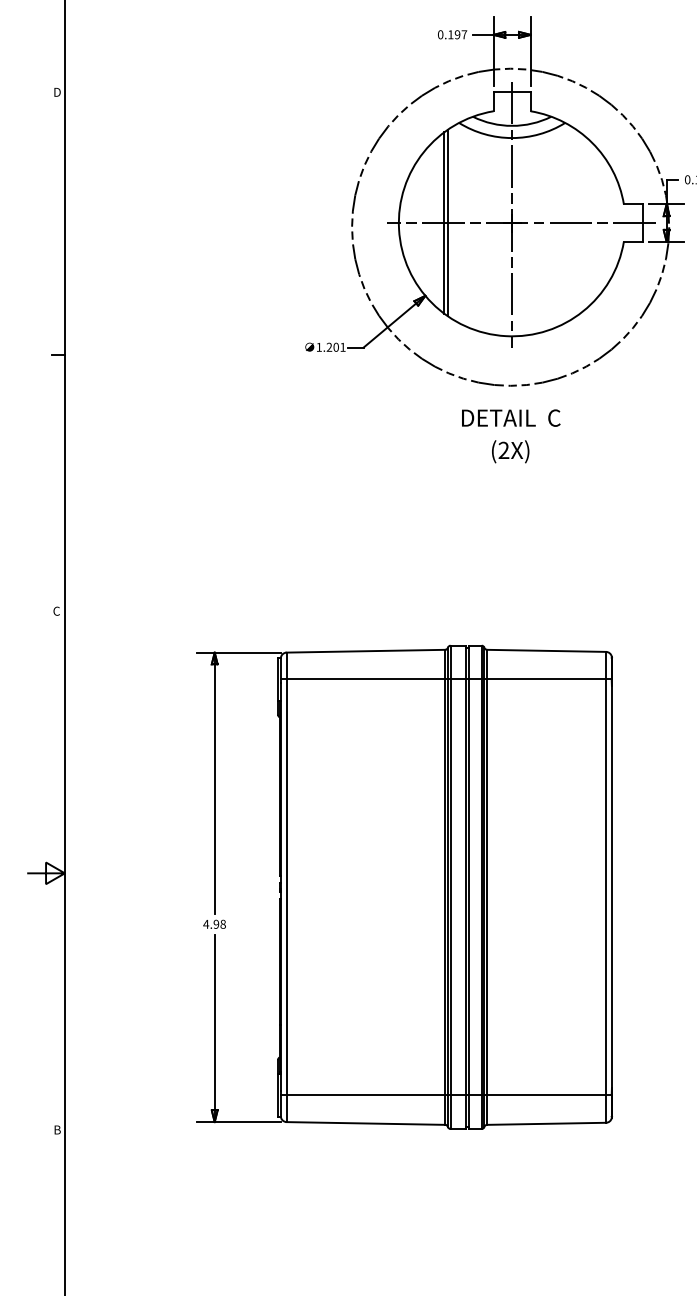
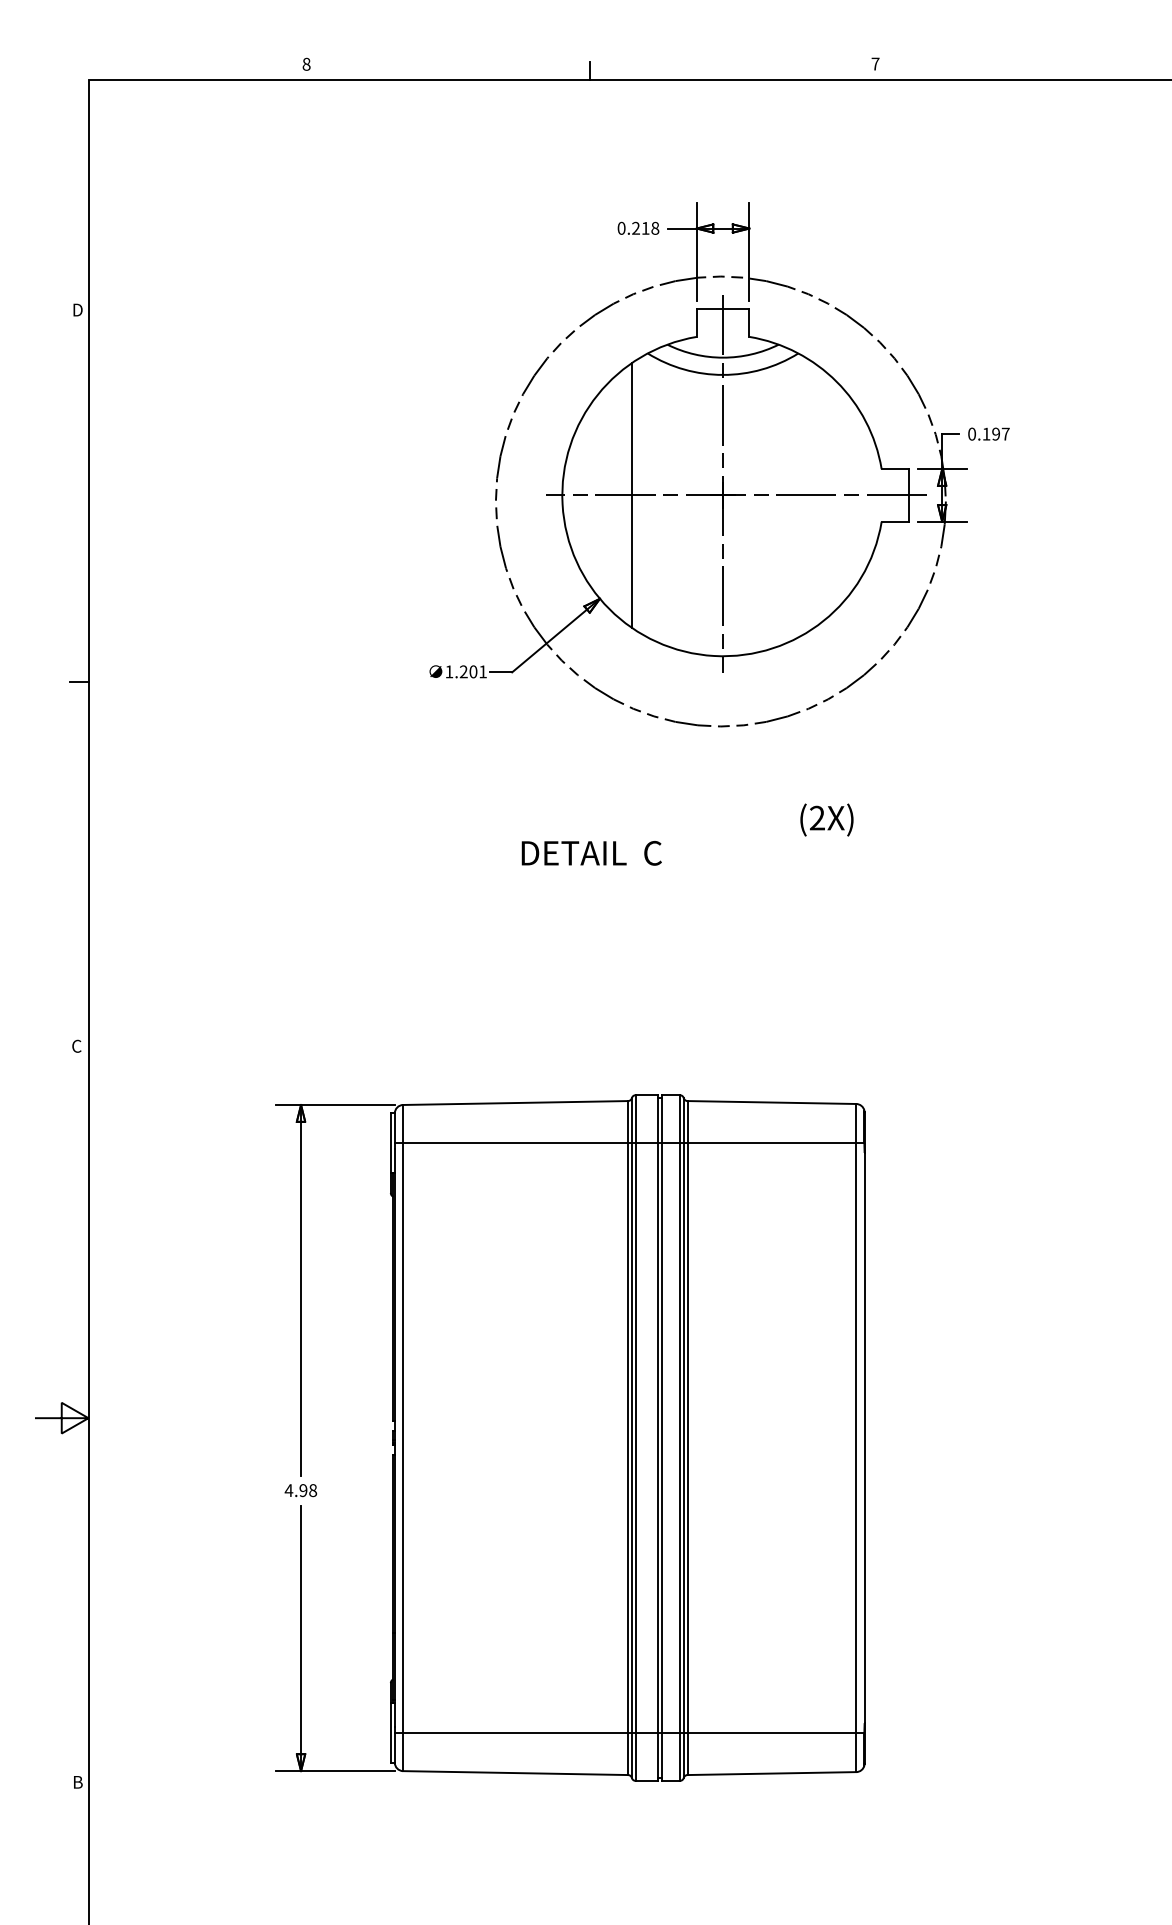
text: (457, 34) -> (645, 227), 0.197 -> 0.218
line: (444, 223) -> (626, 495), removed
text: (511, 418) -> (591, 853), moved
text: (510, 451) -> (826, 819), moved

